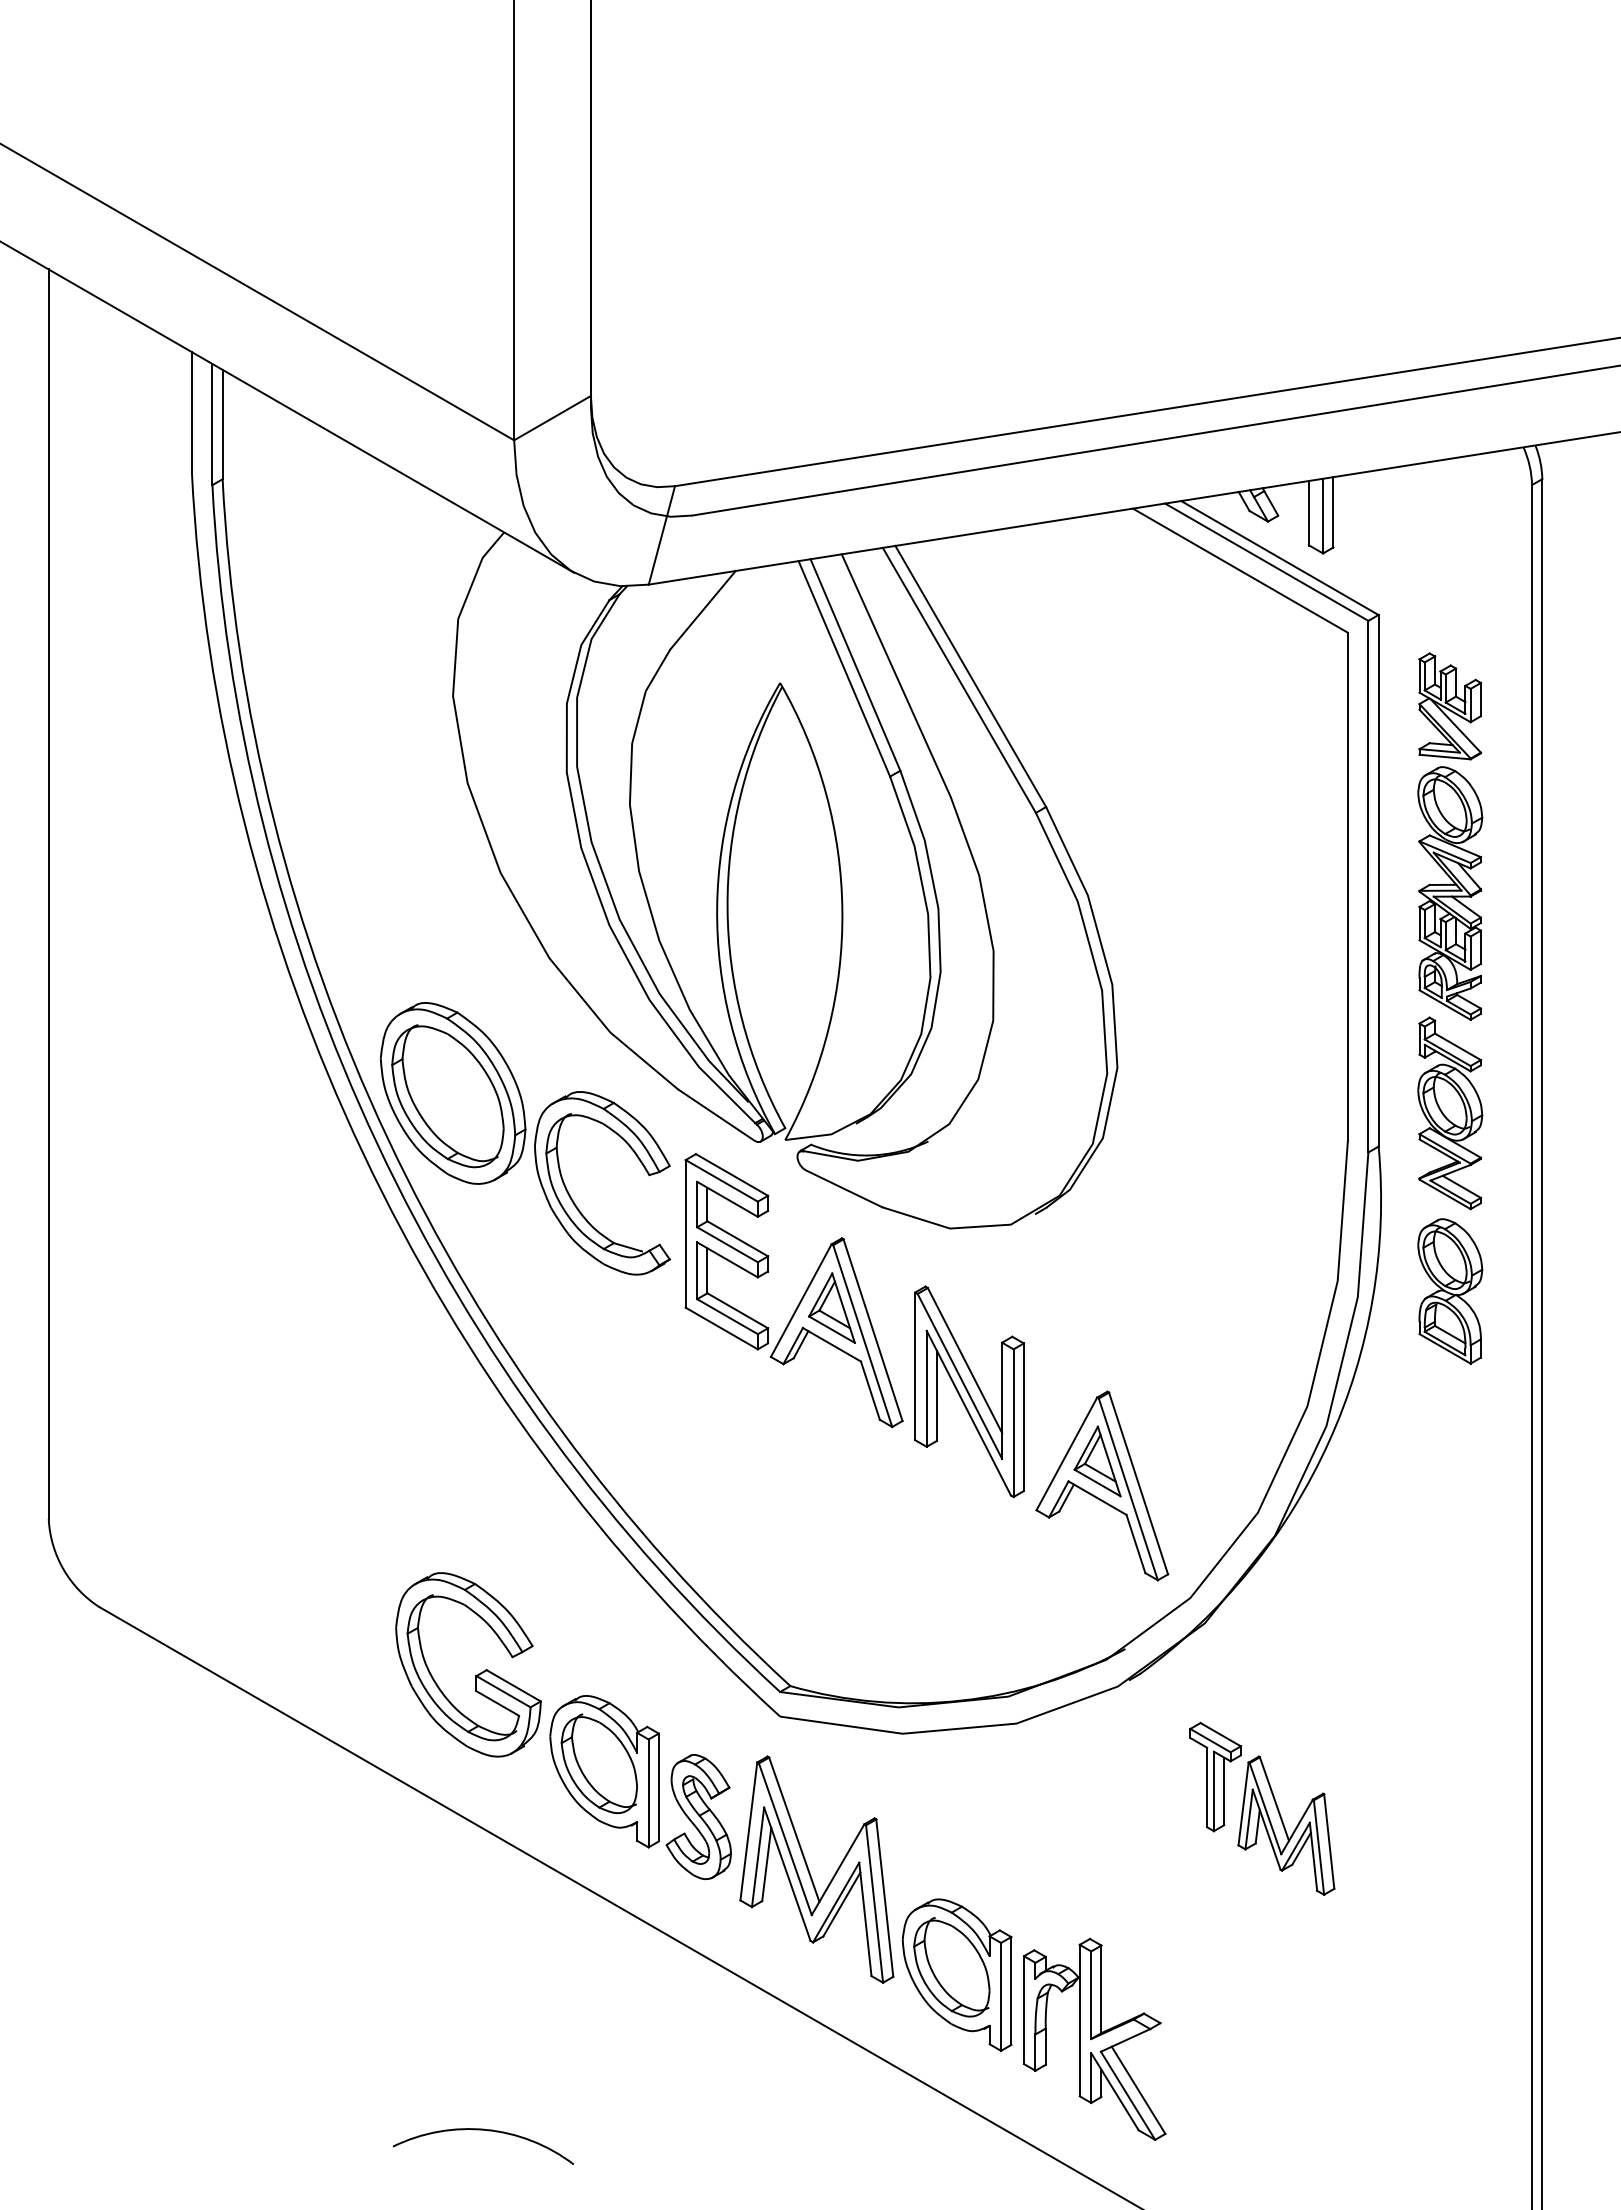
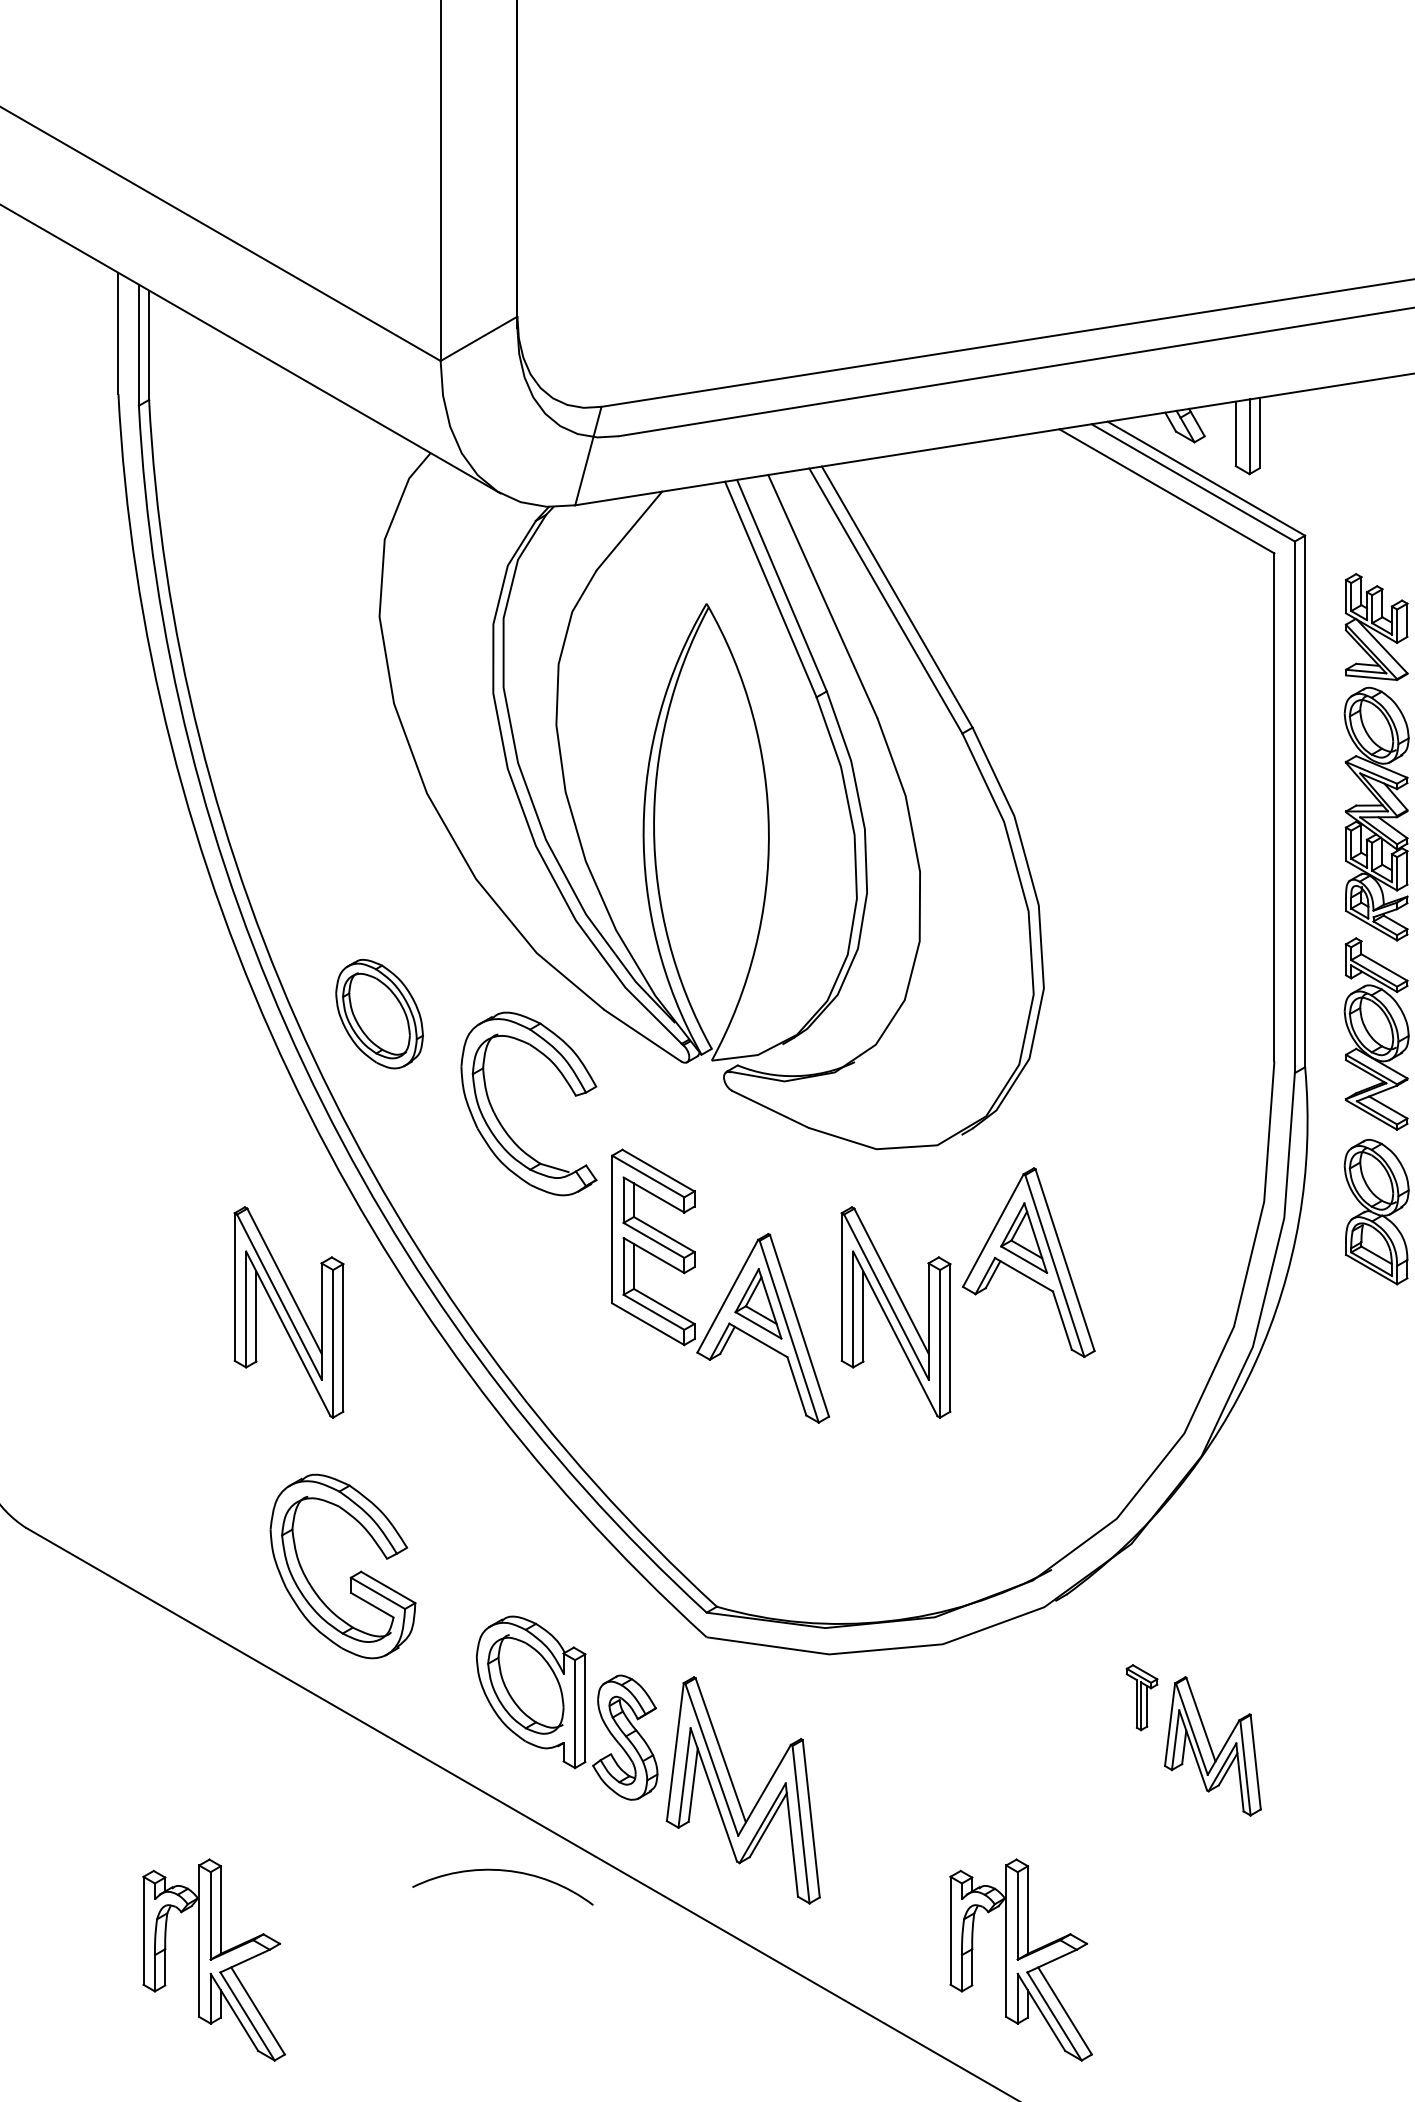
part: (452, 1093) -> (378, 1014), size x0.6
part: (801, 1297) -> (727, 1293), moved
part: (362, 1391) -> (288, 1312), added
part: (1102, 1485) -> (1028, 1262), moved
part: (476, 1674) -> (350, 1576), moved
part: (1215, 1776) -> (1141, 1697), size x0.6
part: (956, 1974) -> (882, 1895), removed
part: (287, 2038) -> (213, 1959), added
arc: (488, 2131) -> (507, 1872), moved

